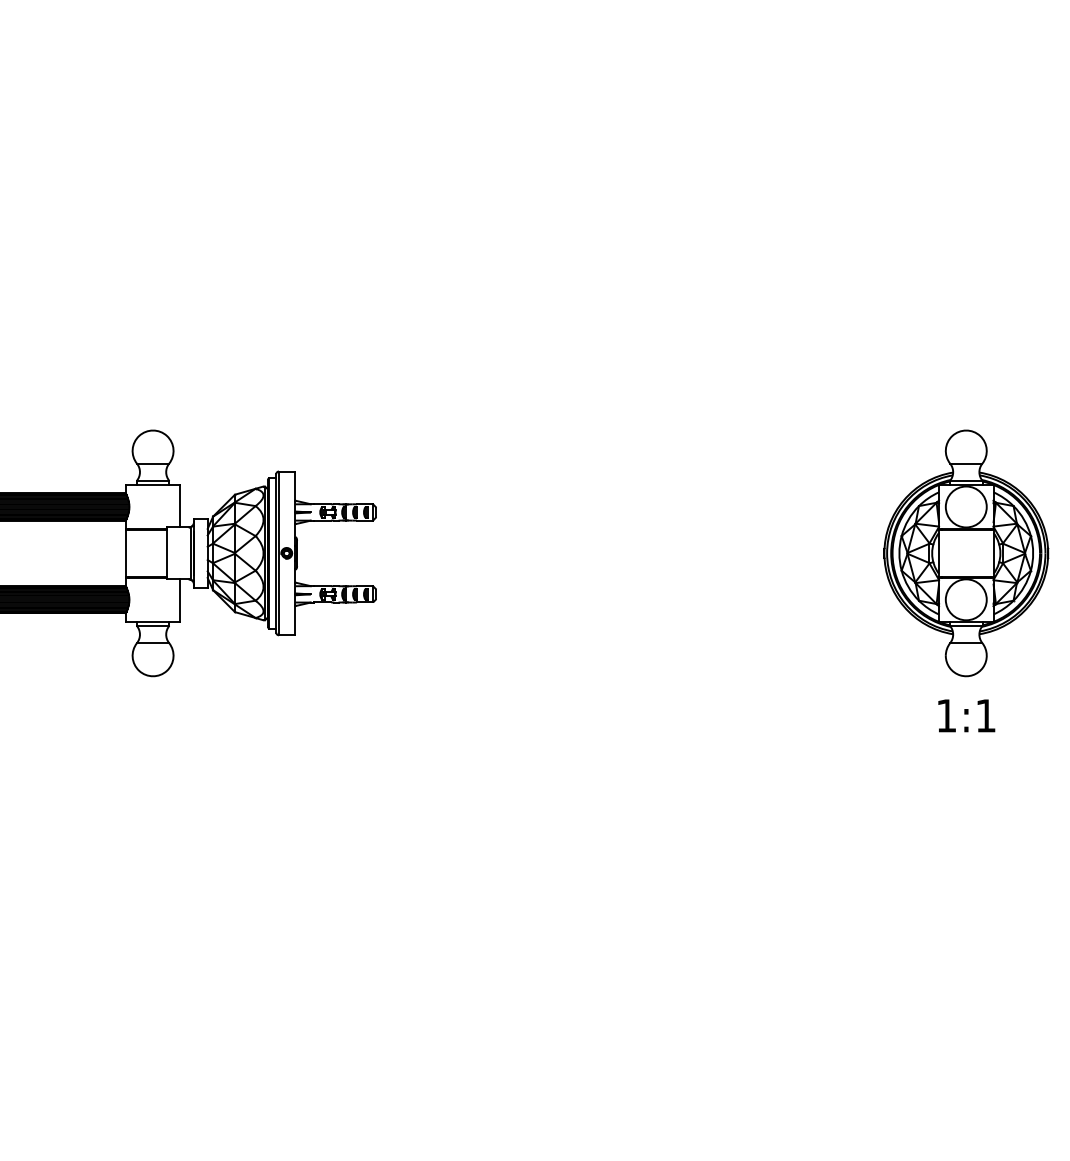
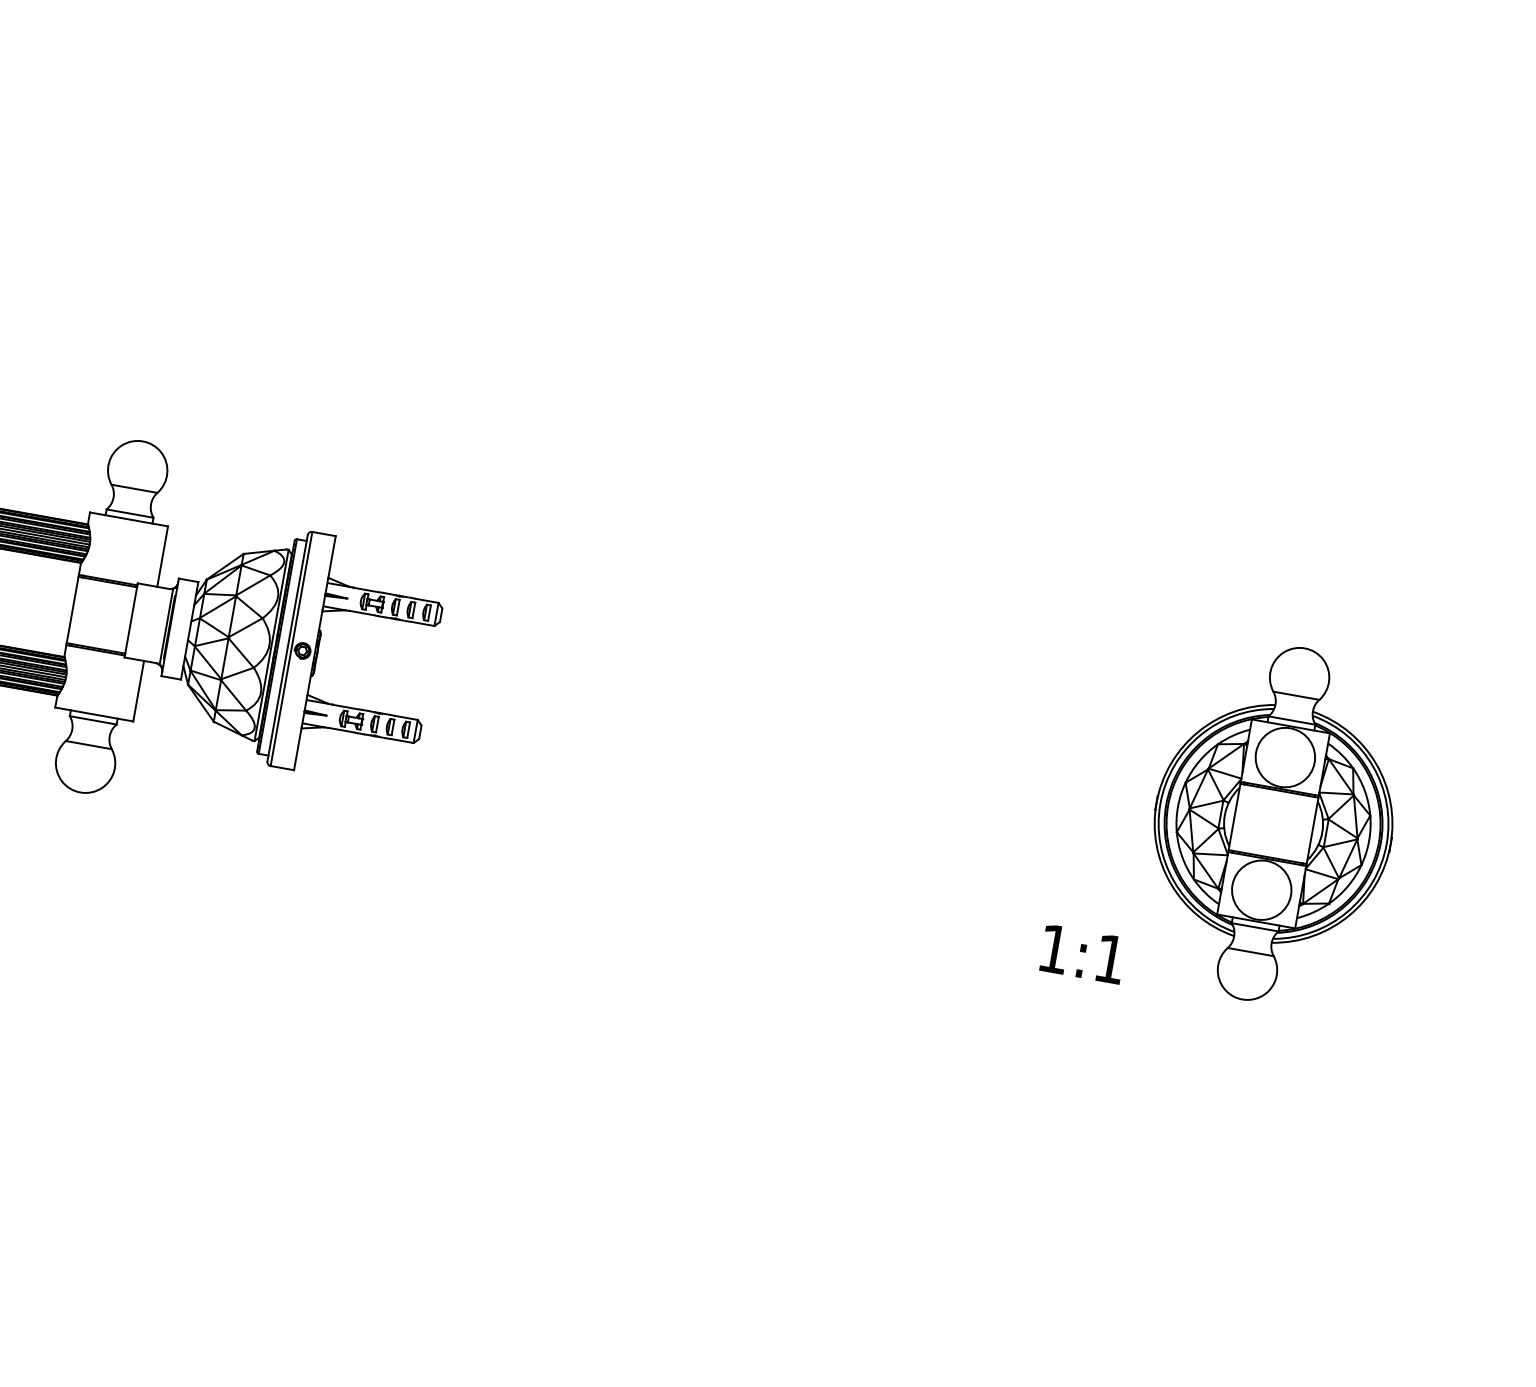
text: (966, 715) -> (1082, 953), moved

